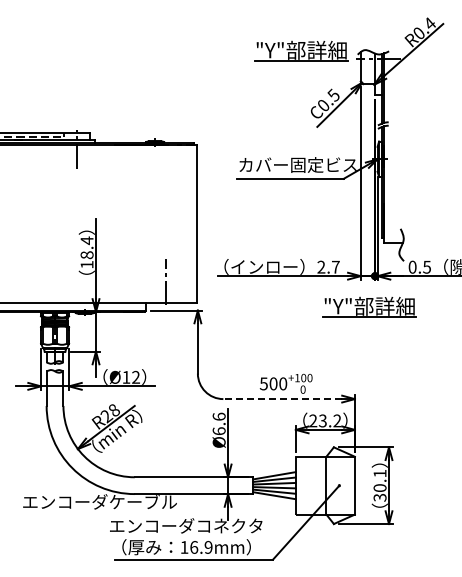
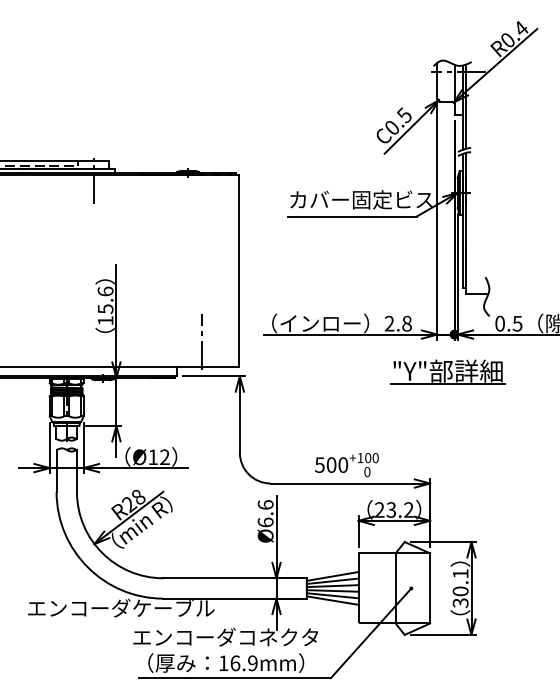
part: (301, 50) -> (365, 61), removed
text: (86, 247) -> (104, 299), 18.4 -> 15.6
text: (335, 266) -> (406, 322), 2.7 -> 2.8
line: (282, 399) -> (342, 484), dashed -> solid

